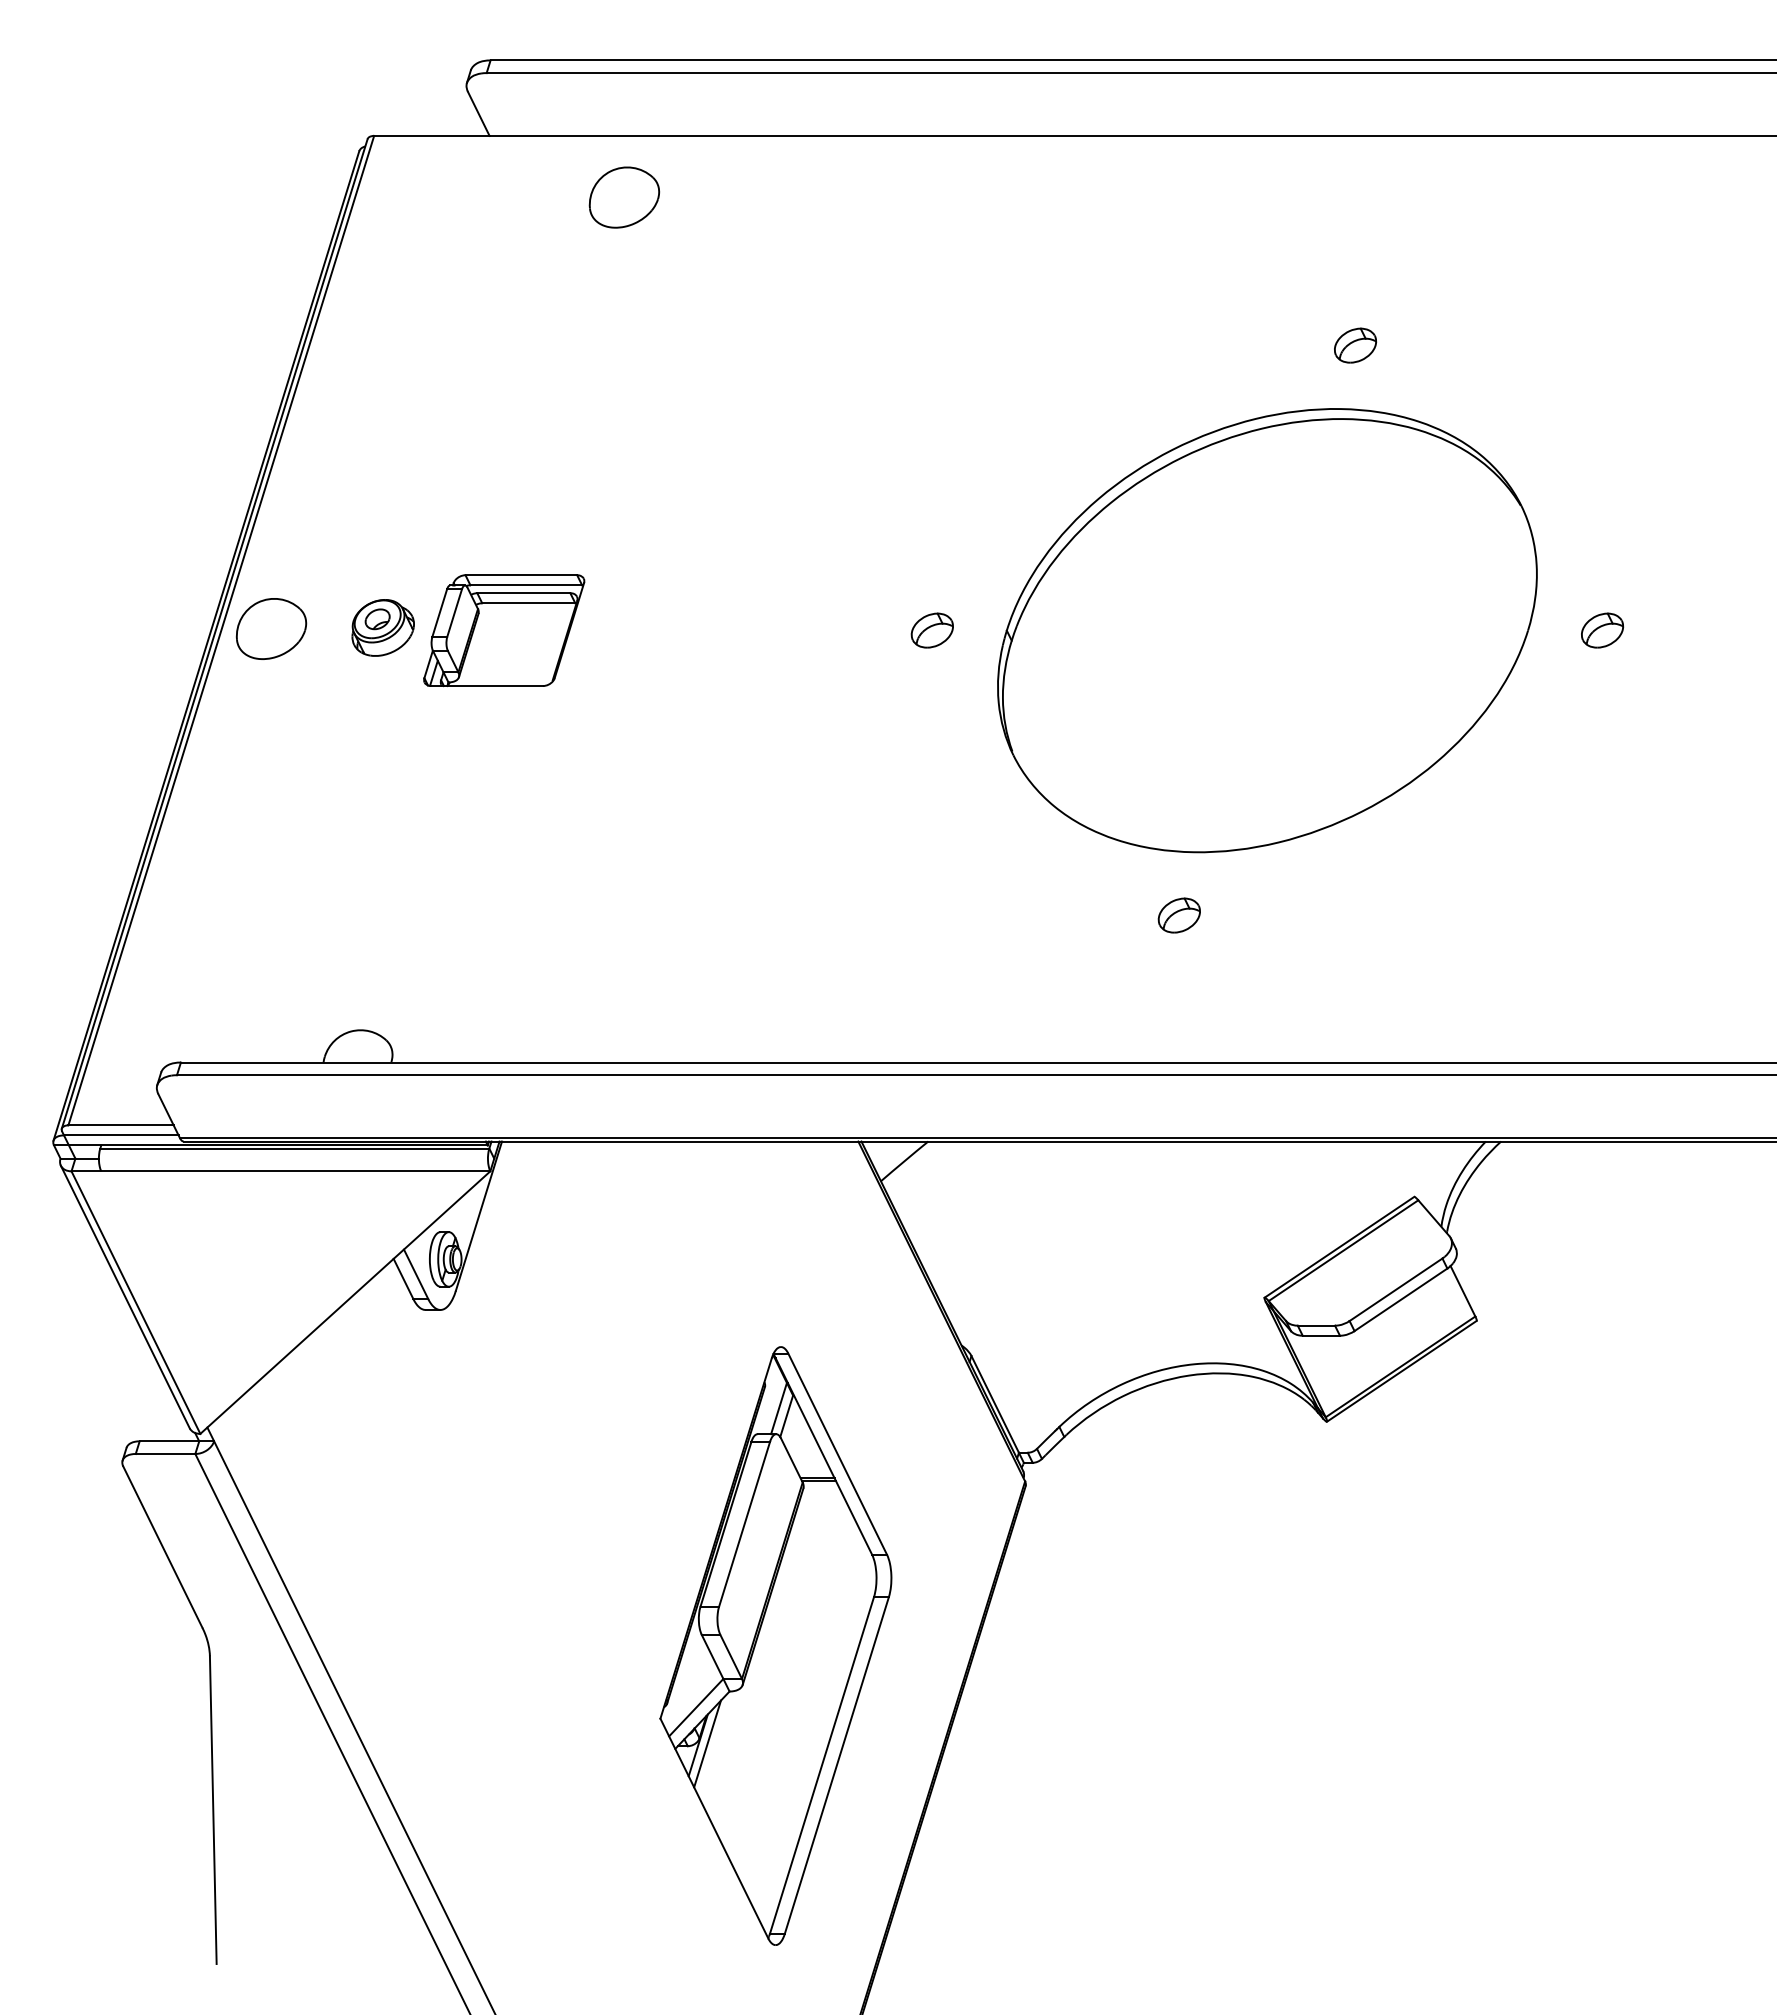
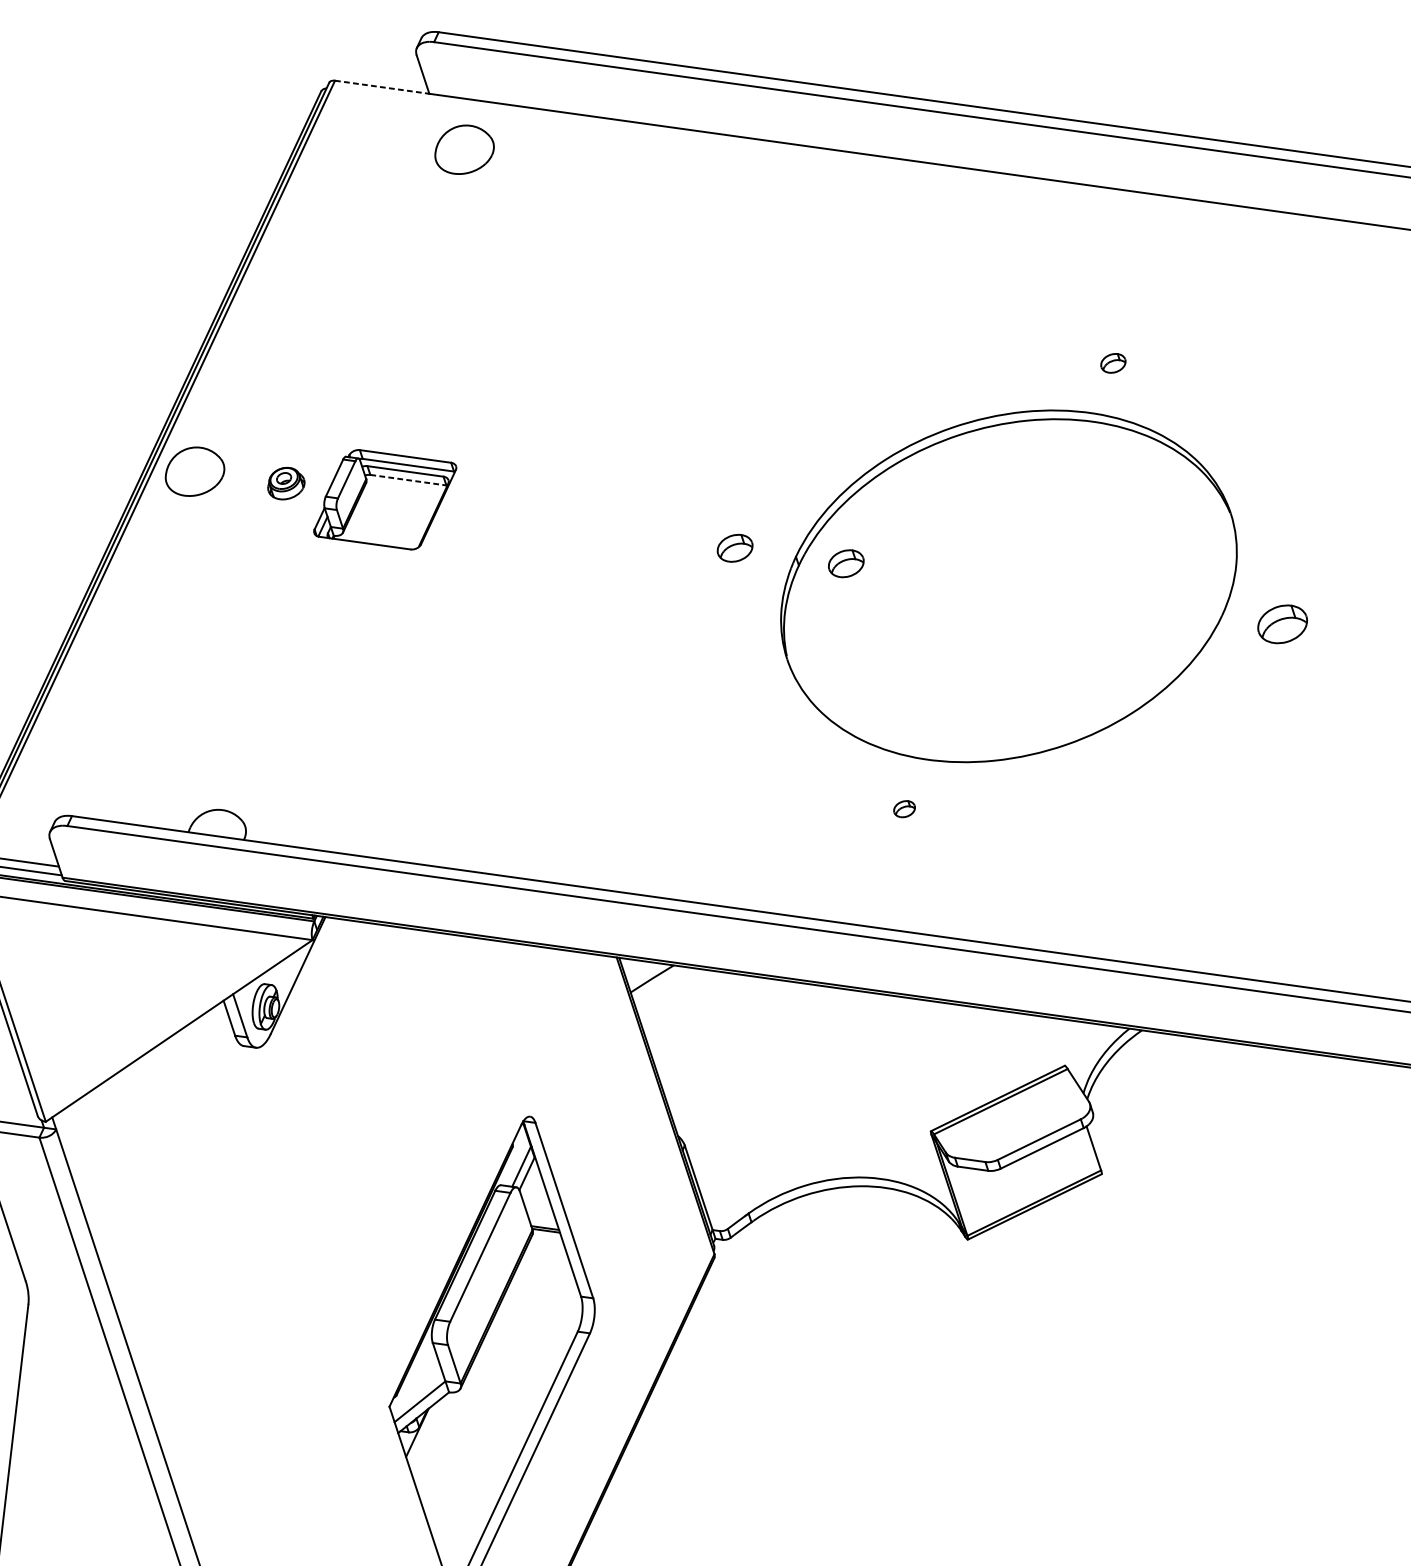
line: (431, 135) -> (381, 86), solid -> dashed
part: (624, 197) -> (464, 150), moved
part: (1355, 345) -> (1113, 363), size x0.7
line: (528, 603) -> (408, 480), solid -> dashed
part: (382, 627) -> (286, 483), size x0.7
part: (1067, 630) -> (845, 563), added
part: (1602, 630) -> (1282, 624), size x1.4
part: (1178, 915) -> (903, 809), size x0.6
line: (707, 1743) -> (425, 1432), removed

